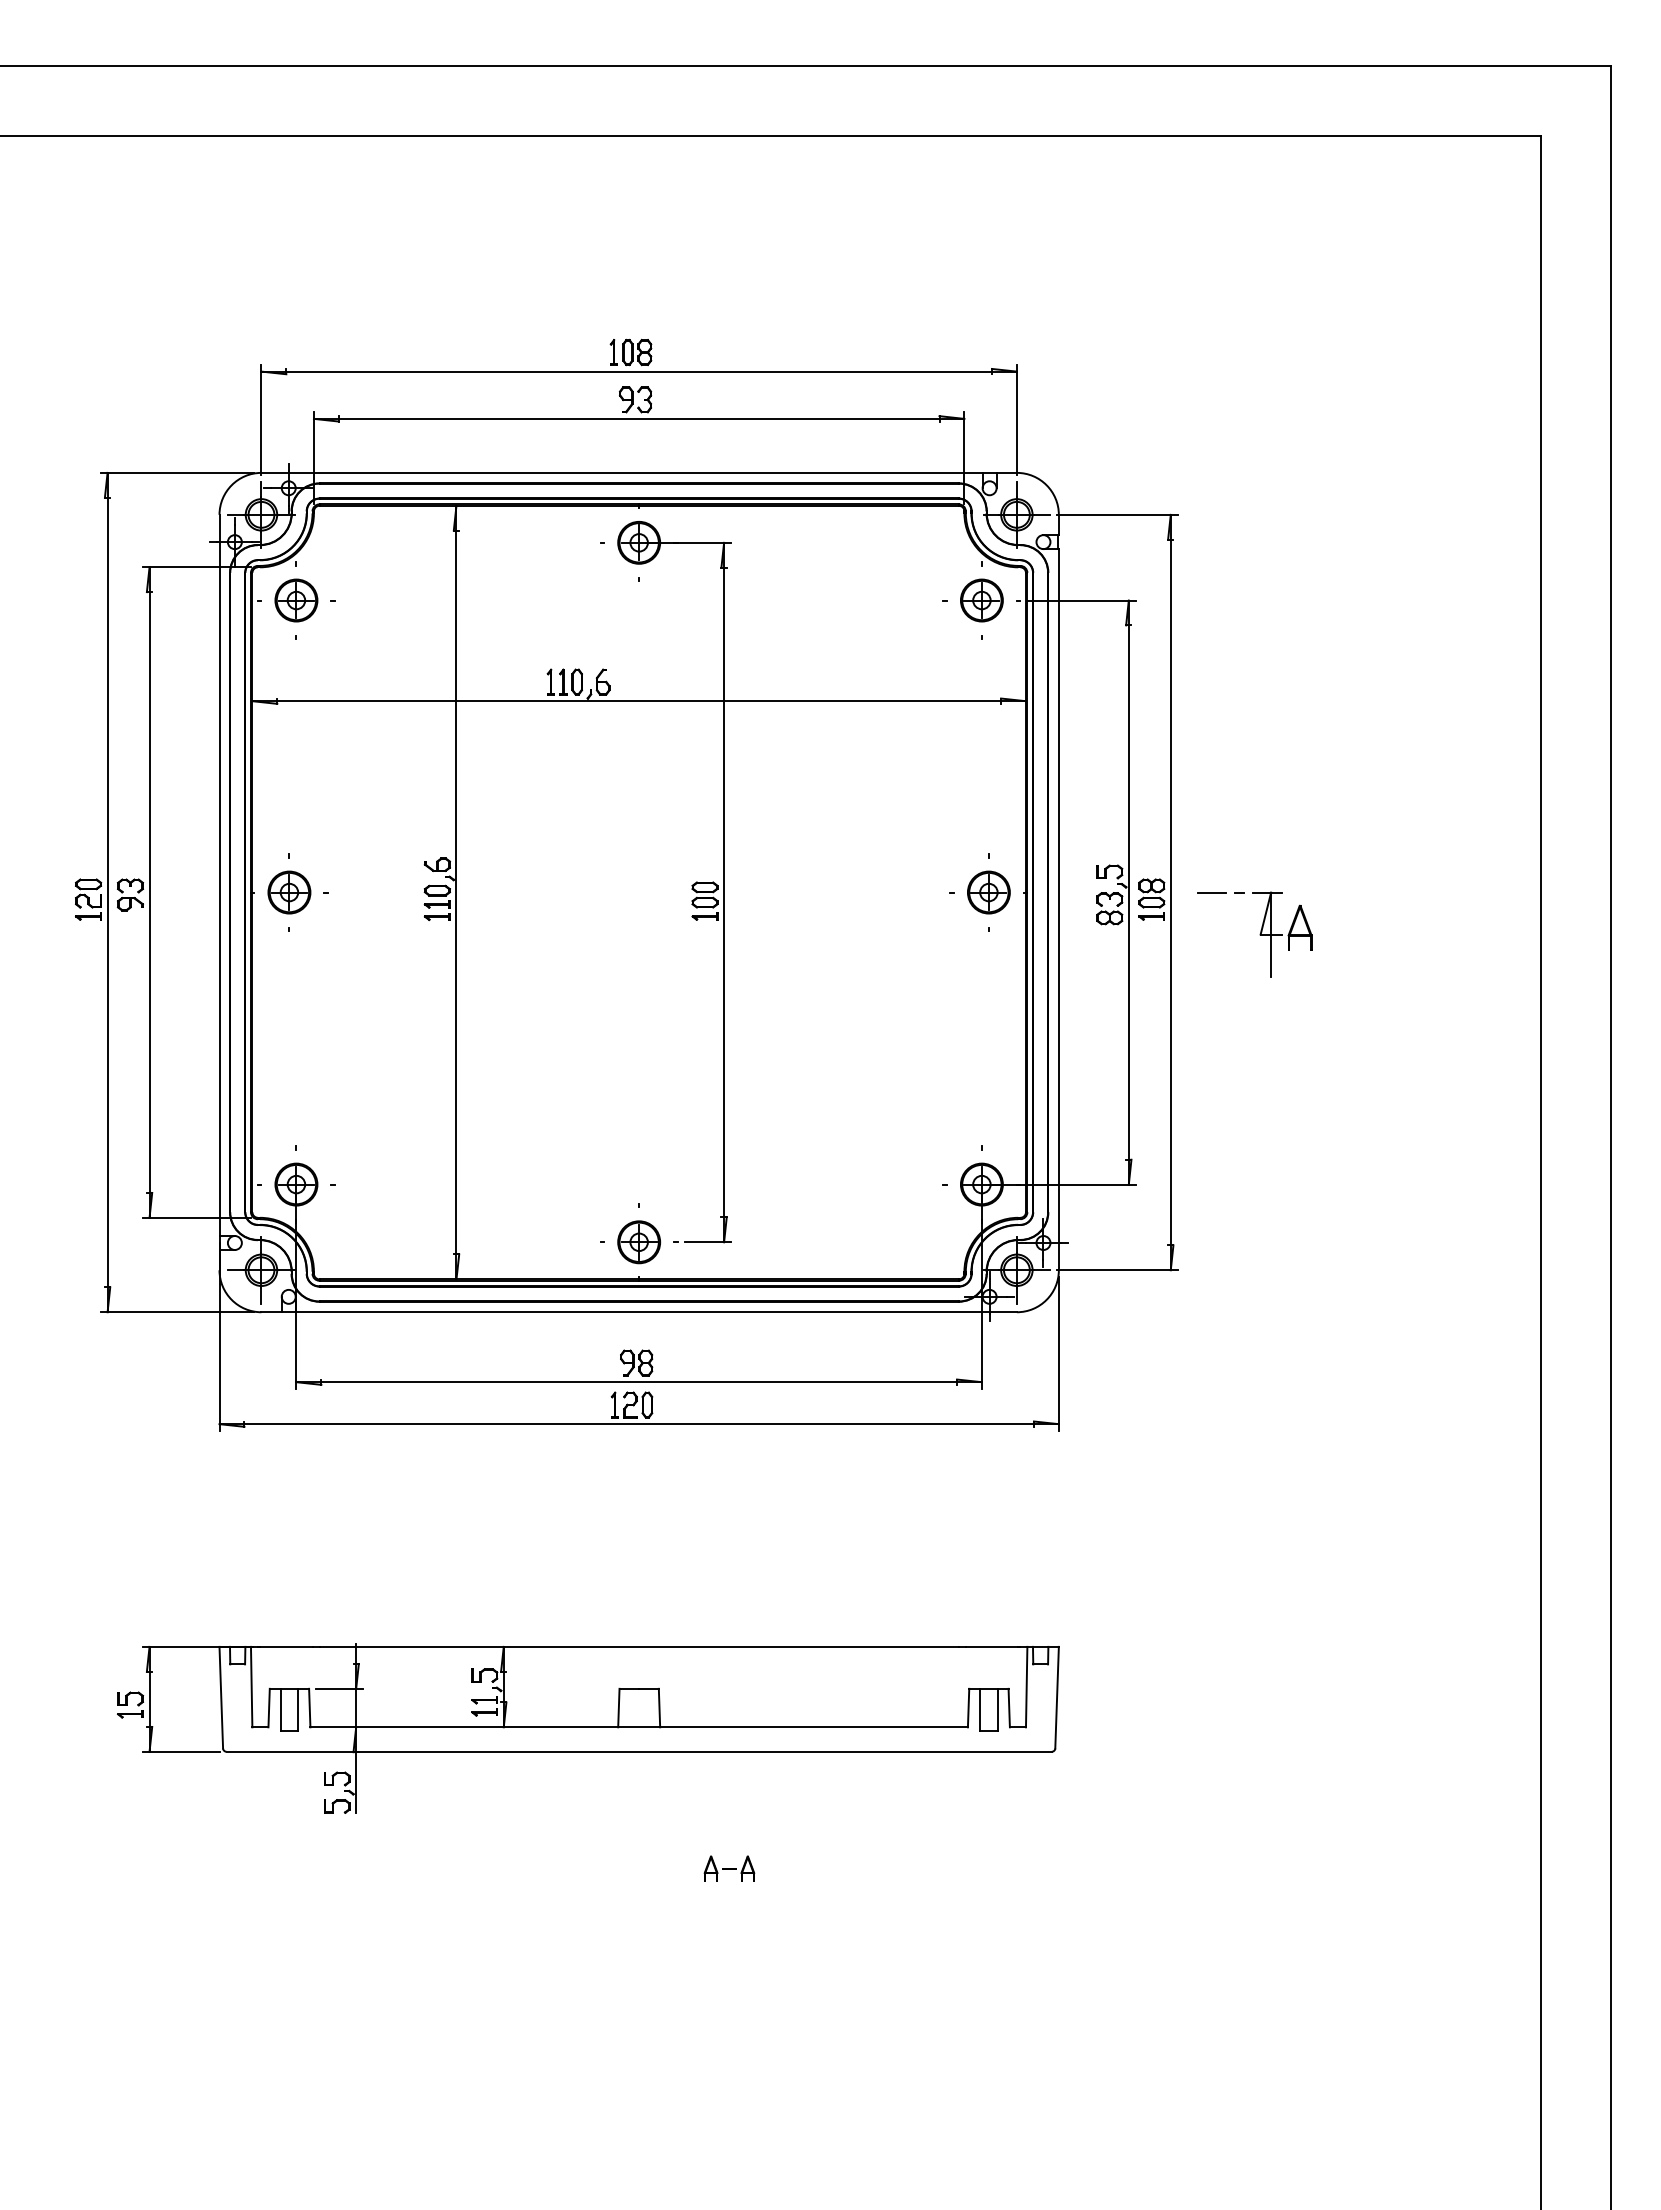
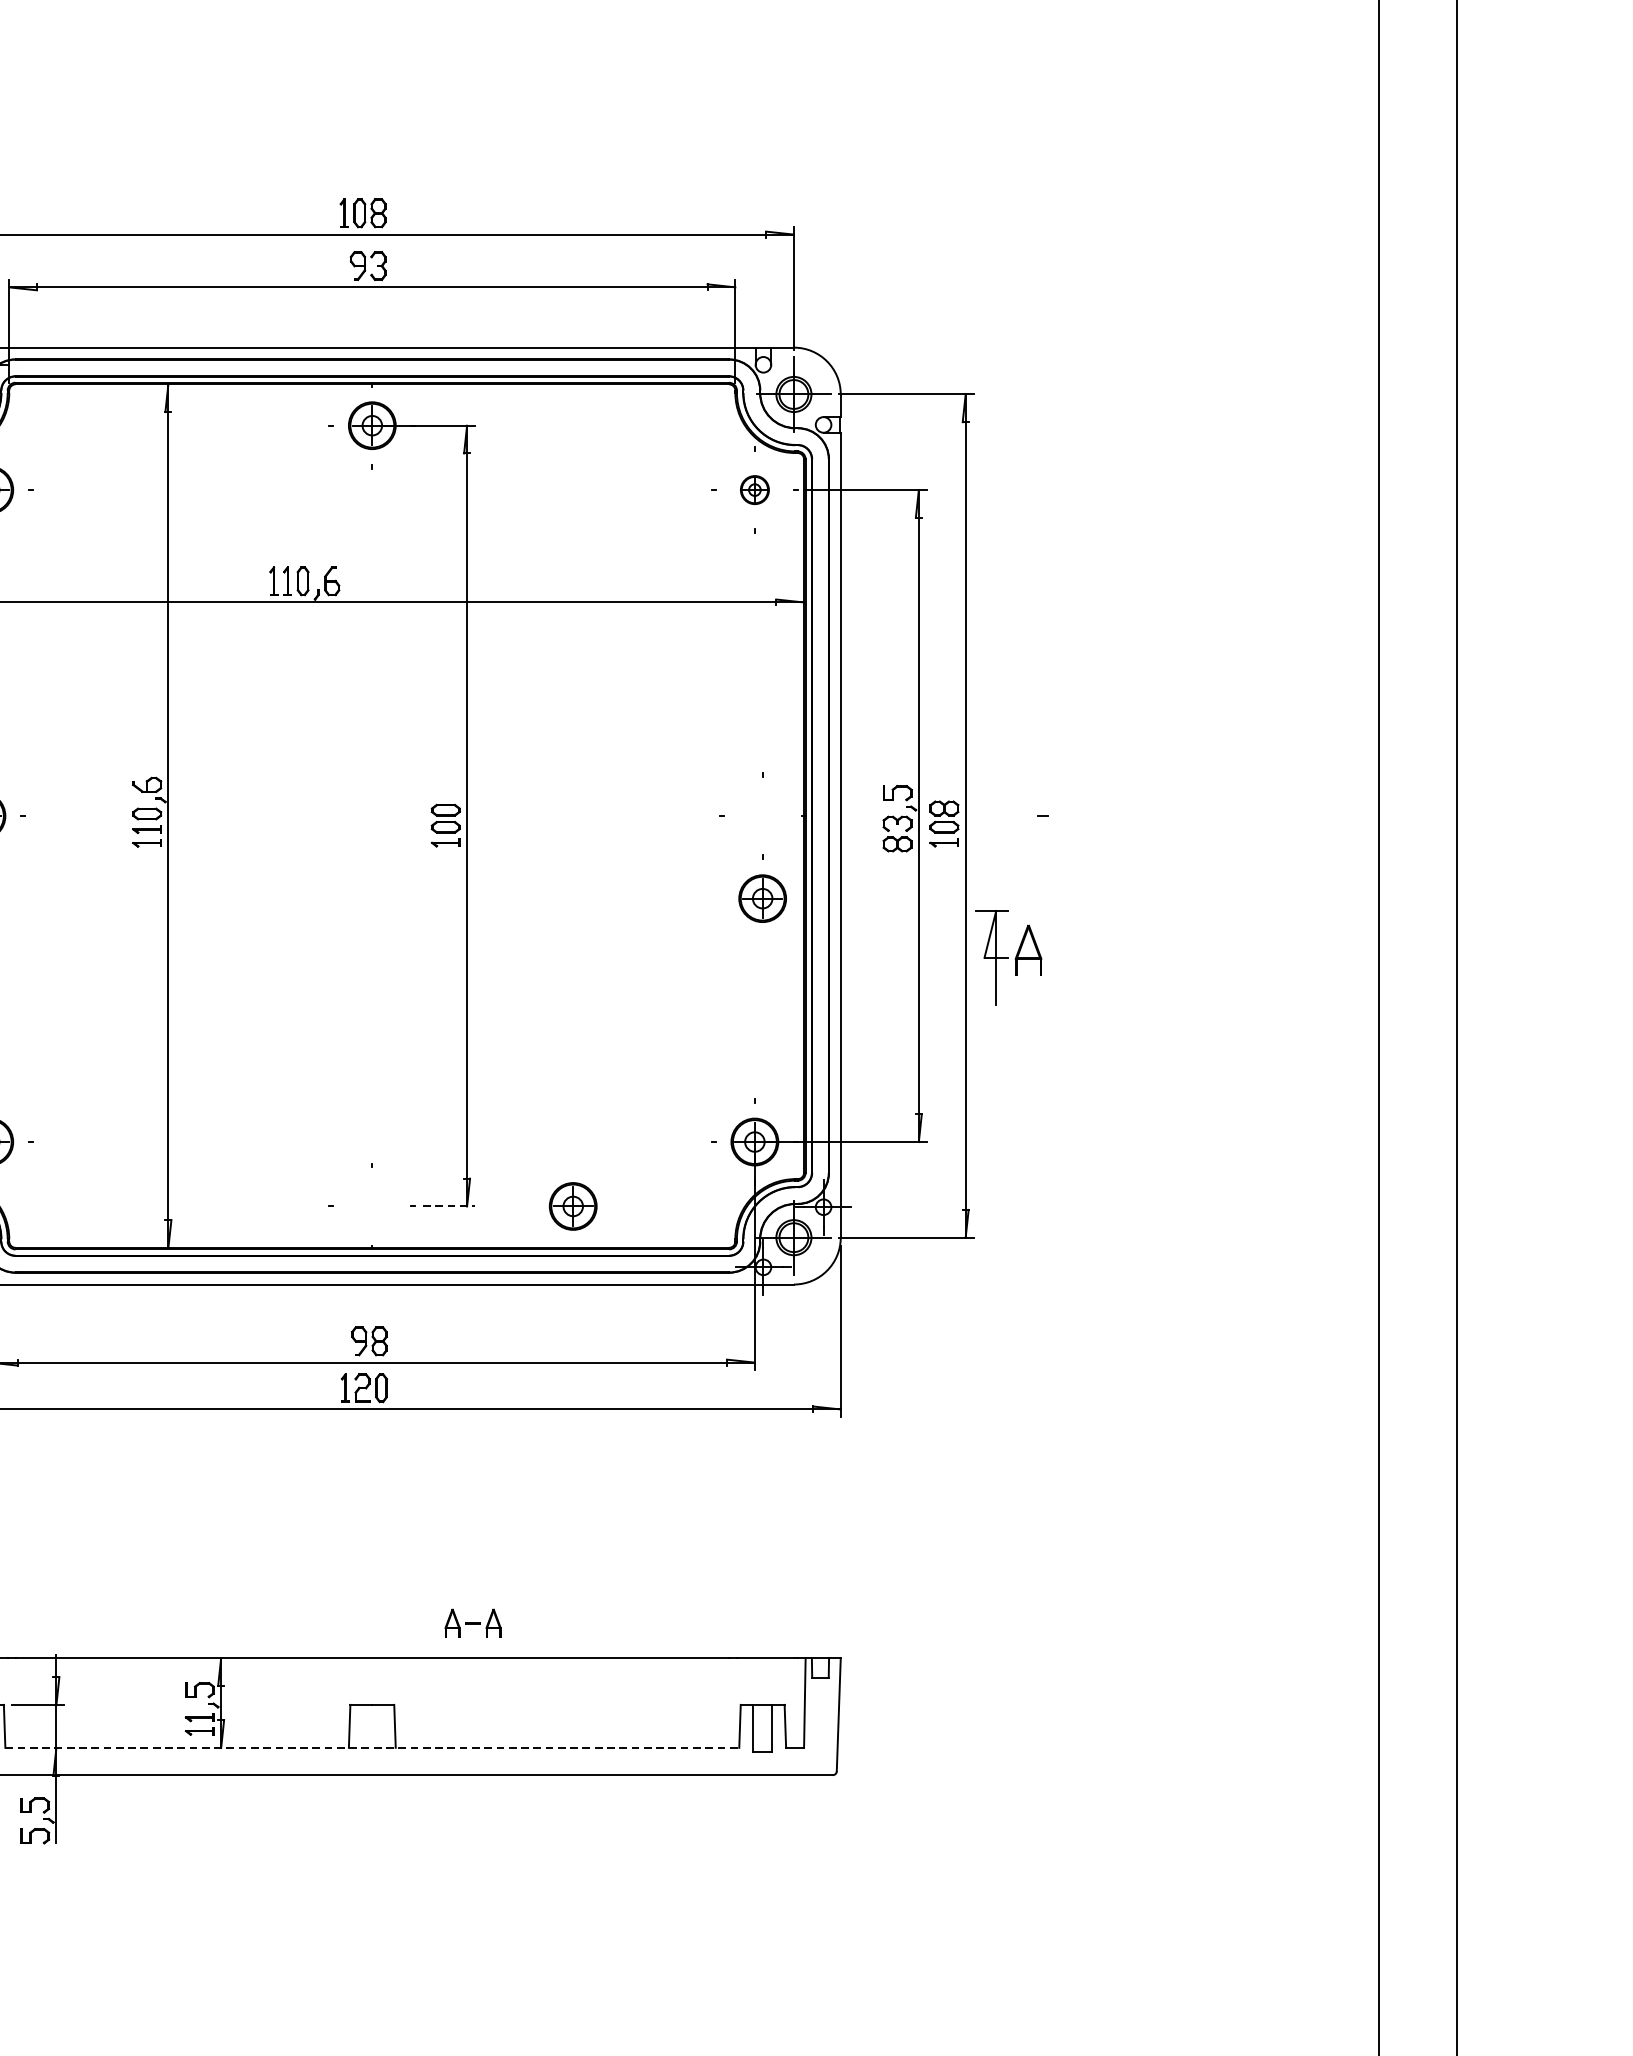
part: (981, 600) -> (754, 490), size x0.6
part: (988, 892) -> (762, 898), moved
line: (1211, 892) -> (1011, 816), removed
part: (1282, 934) -> (1008, 957), moved
part: (639, 1242) -> (573, 1206), moved
line: (708, 1242) -> (449, 1206), solid -> dashed
line: (639, 1727) -> (372, 1748), solid -> dashed
part: (729, 1868) -> (473, 1623), moved

